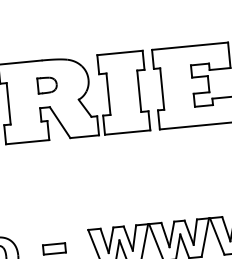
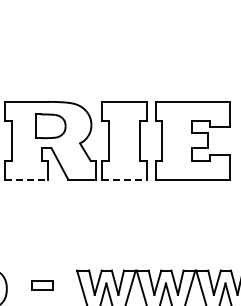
part: (46, 85) -> (50, 126), size x1.6
line: (127, 132) -> (124, 179), solid -> dashed
line: (28, 141) -> (27, 179), solid -> dashed

